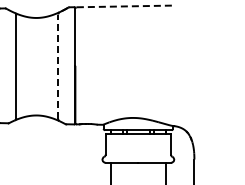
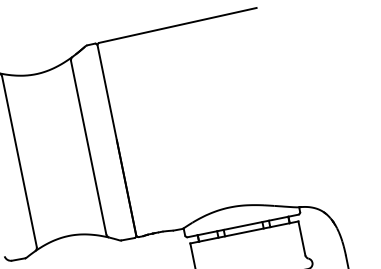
line: (124, 6) -> (178, 25), dashed -> solid
line: (58, 66) -> (89, 147), dashed -> solid

